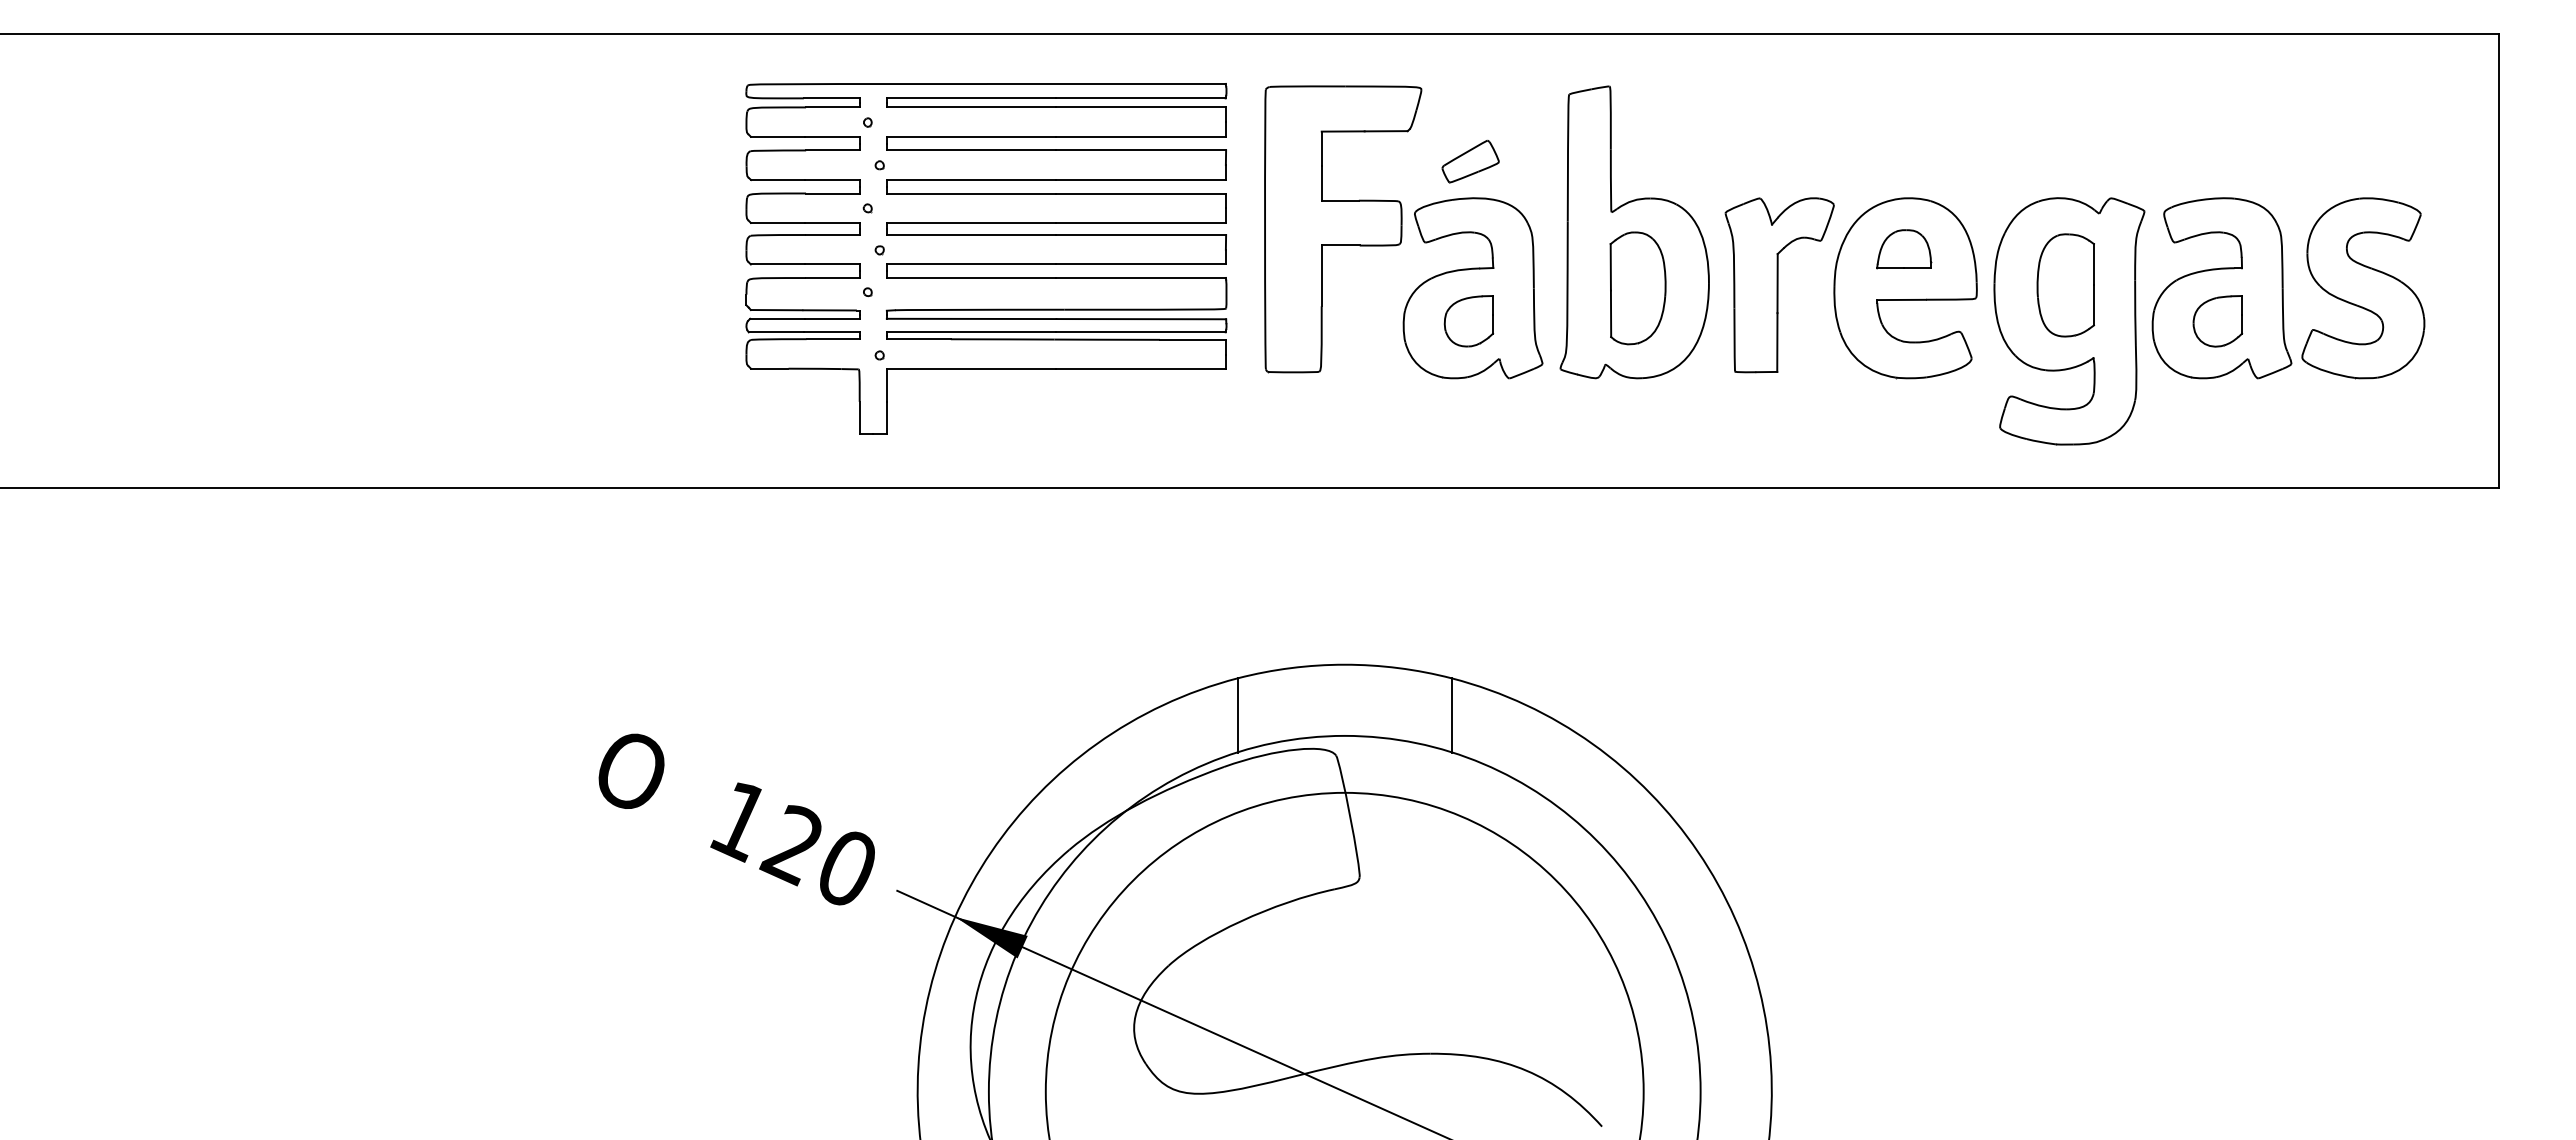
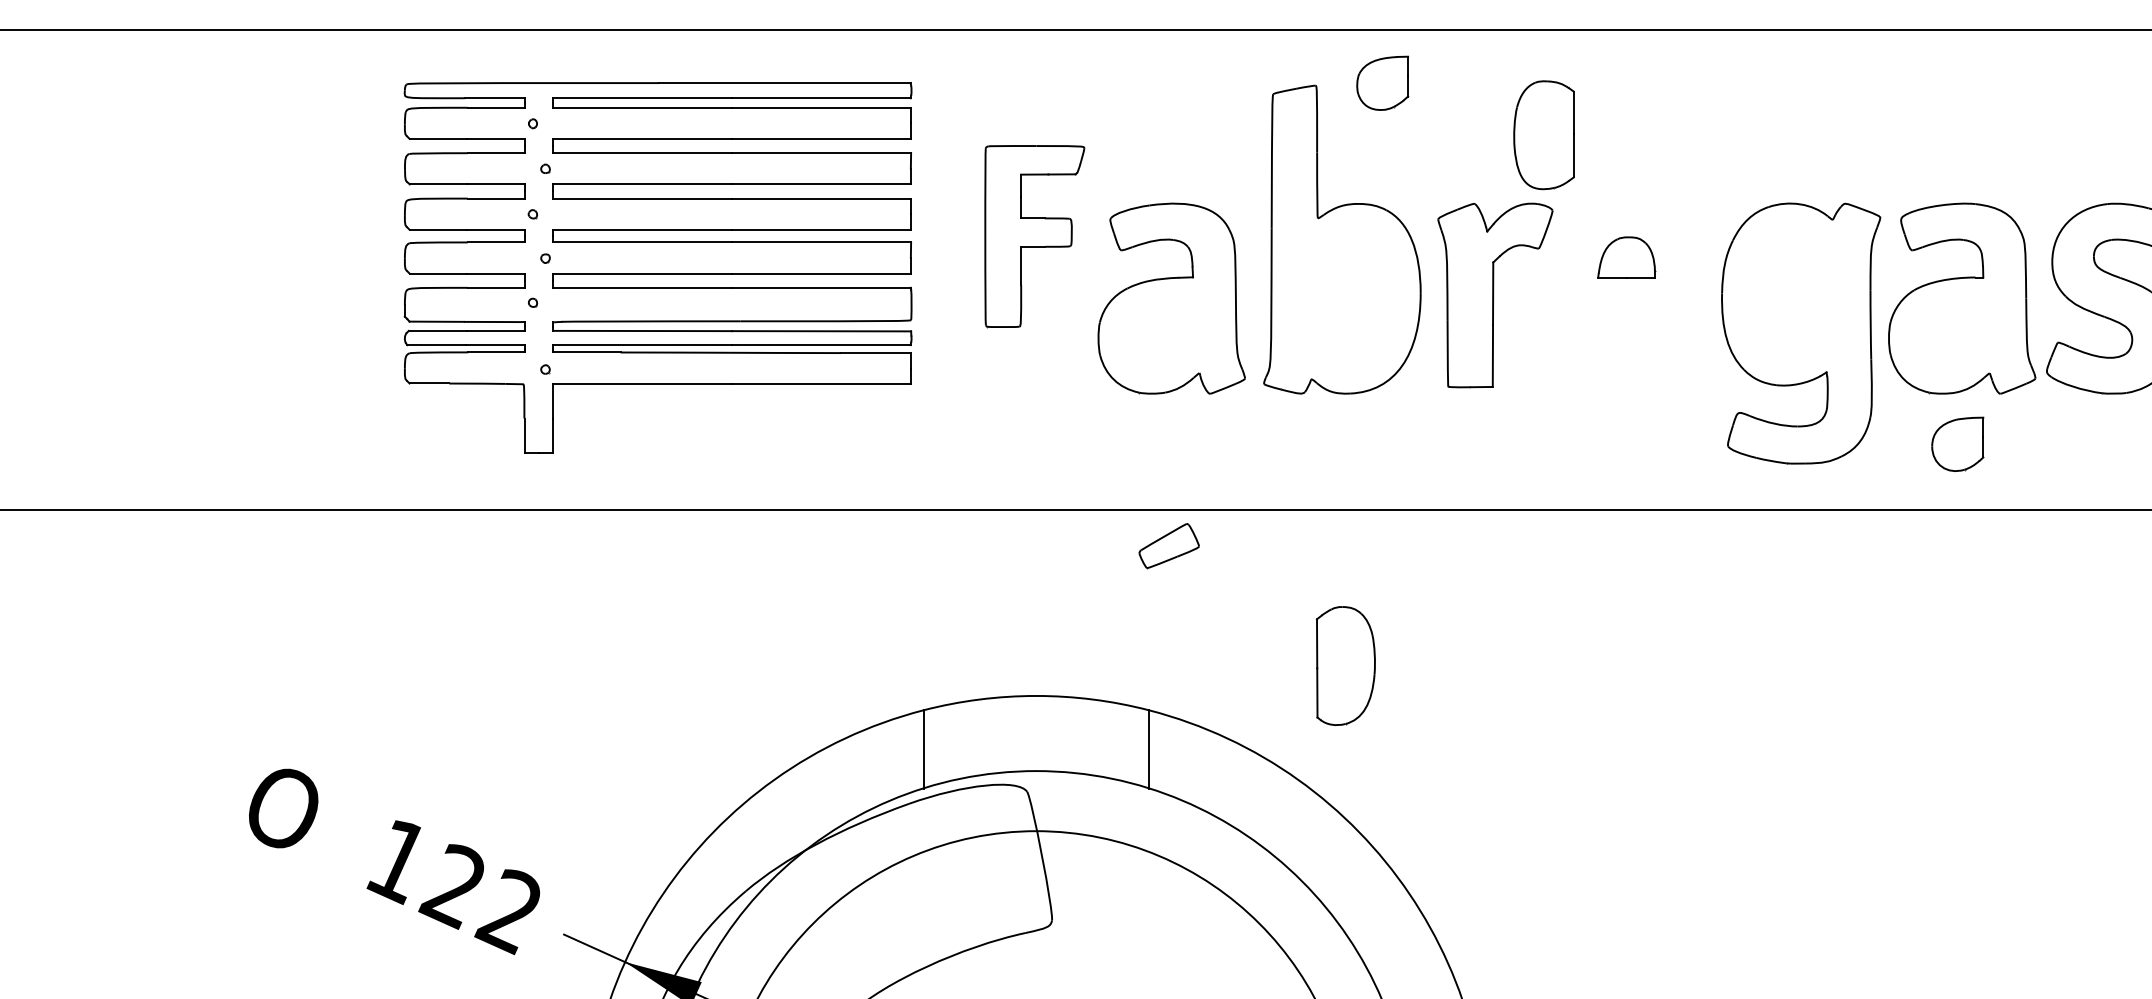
part: (1470, 161) -> (1169, 545), moved
part: (1343, 229) -> (1034, 236), size x0.6
part: (2065, 285) -> (1543, 135), moved
part: (1637, 288) -> (1345, 666), moved
part: (1905, 288) -> (1628, 298), removed
part: (1468, 321) -> (1382, 83), moved
part: (2217, 321) -> (1957, 444), moved
text: (843, 869) -> (507, 912), 120 -> 122

